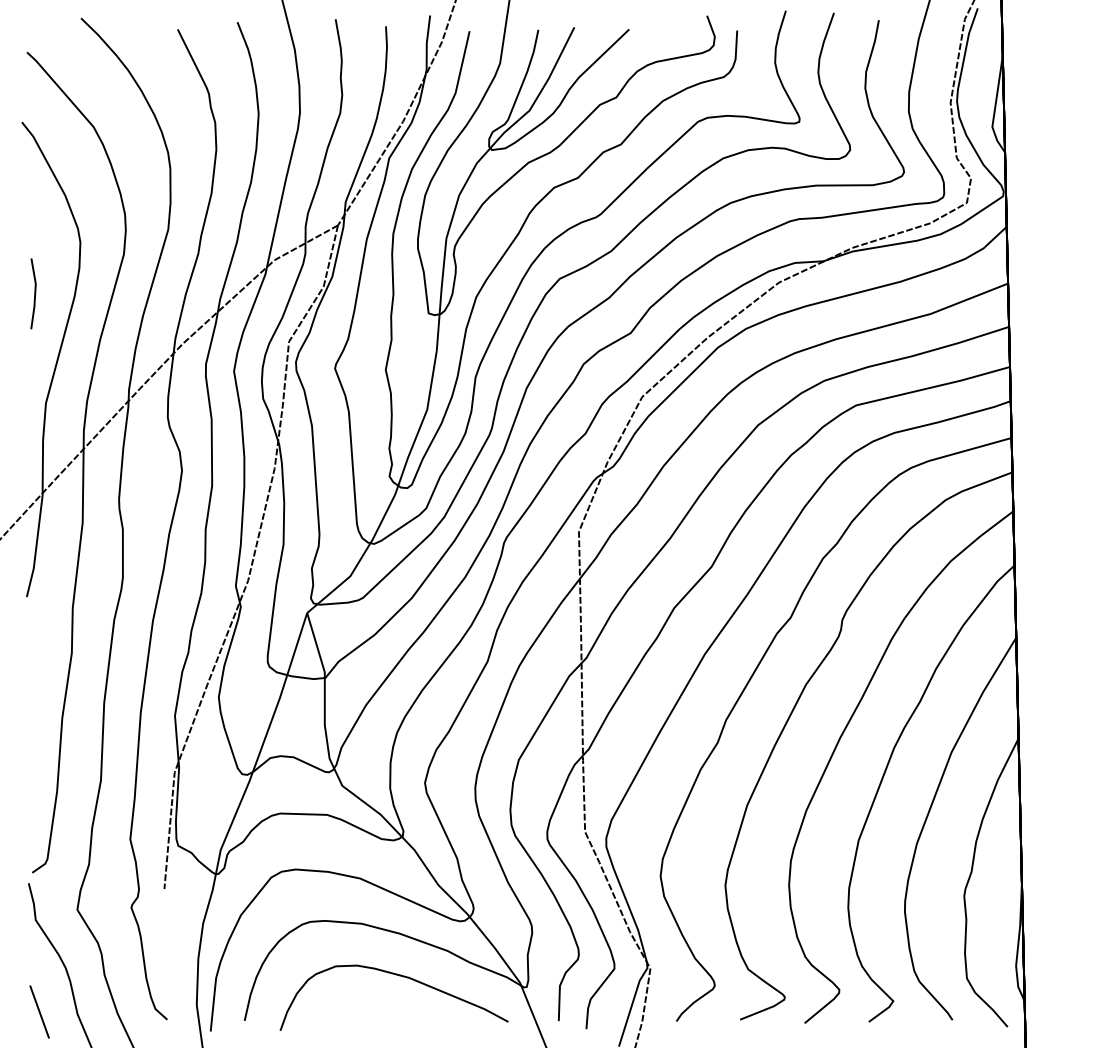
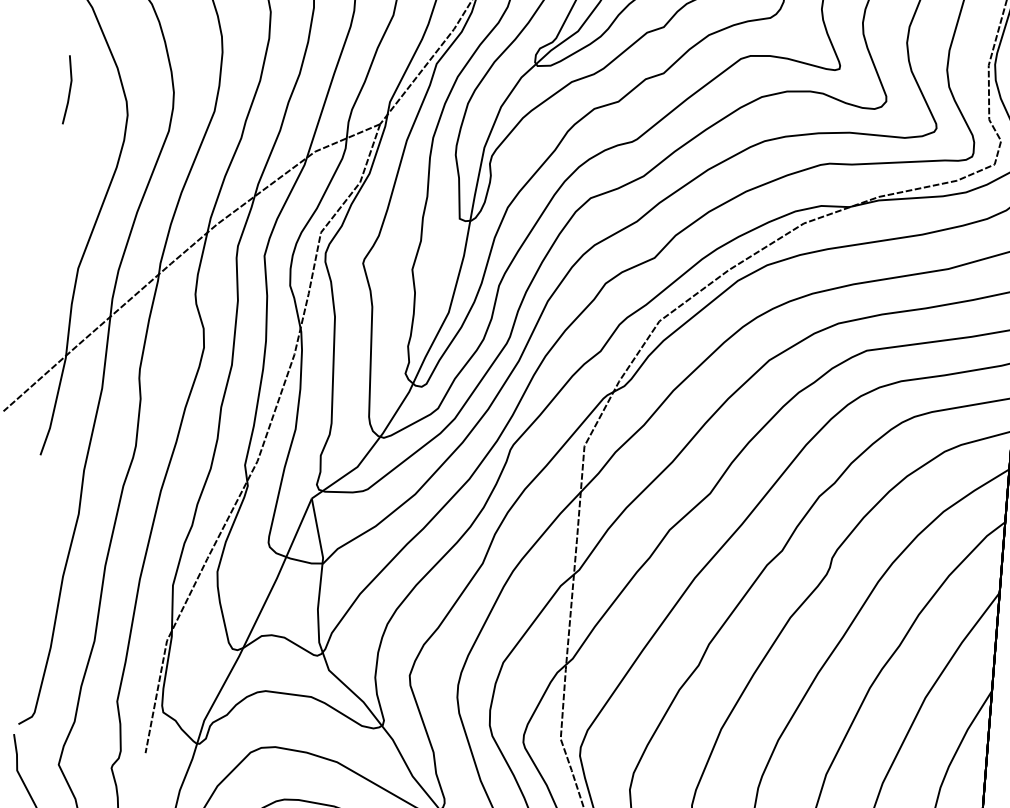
line: (34, 293) -> (69, 89), moved

